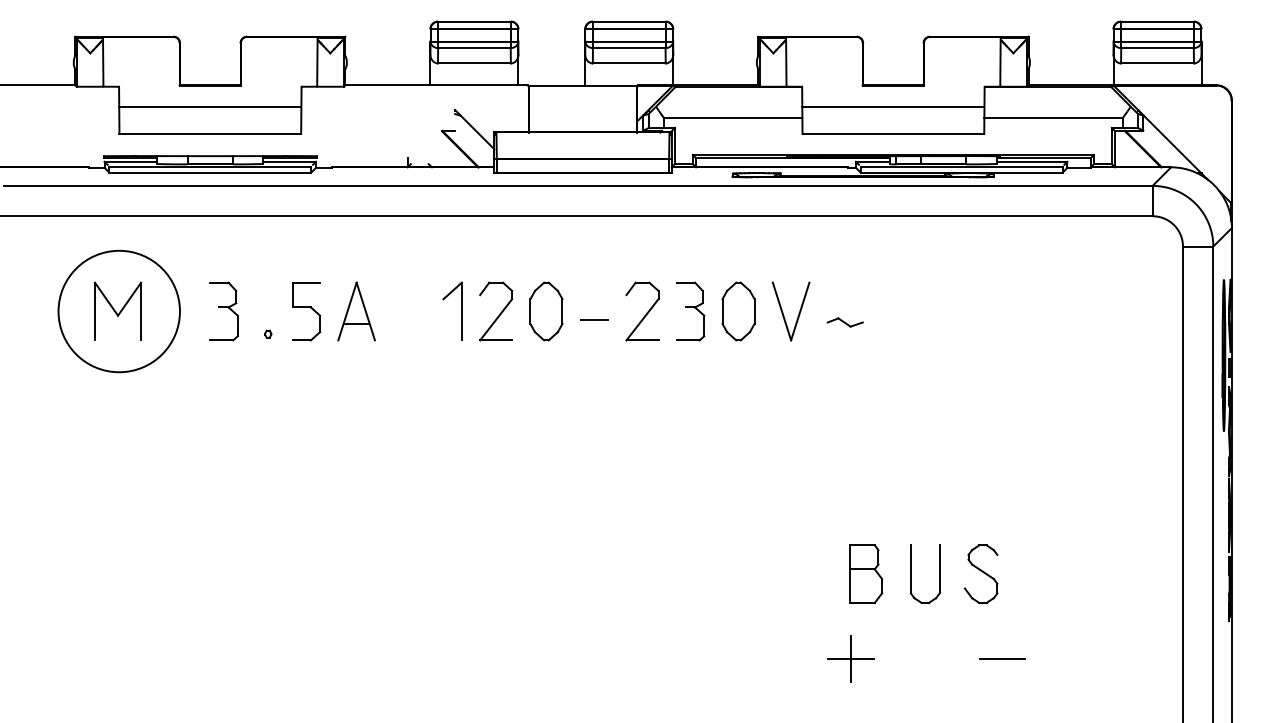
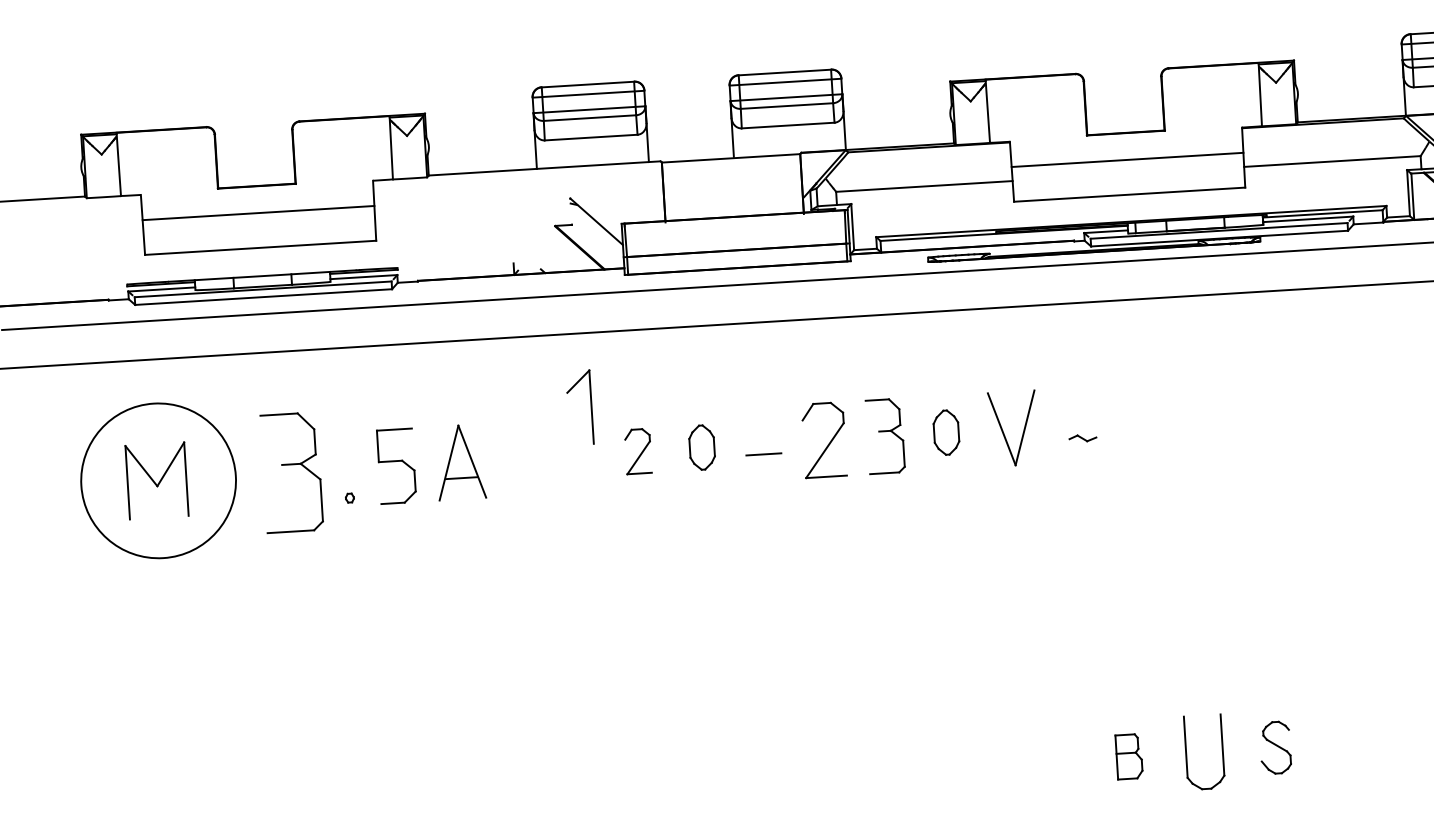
part: (461, 310) -> (591, 405), moved
part: (223, 311) -> (291, 472), size x1.6
part: (496, 311) -> (638, 451), size x0.6
part: (546, 311) -> (702, 447), size x0.6
part: (738, 311) -> (946, 432), size x0.6
part: (844, 322) -> (1082, 438), size x0.6
part: (866, 573) -> (1129, 756), size x0.6
part: (980, 573) -> (1274, 747), size x0.7

